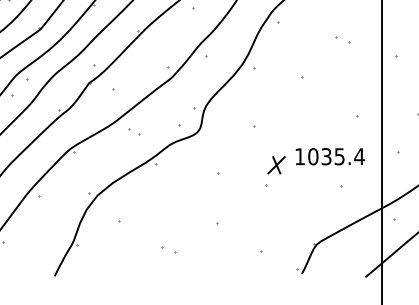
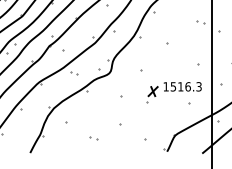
part: (342, 40) -> (200, 22), moved
text: (335, 156) -> (185, 86), 1035.4 -> 1516.3

